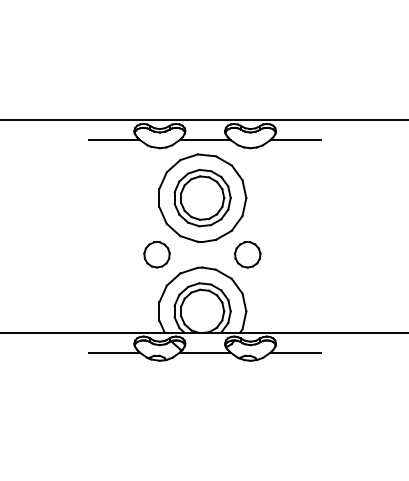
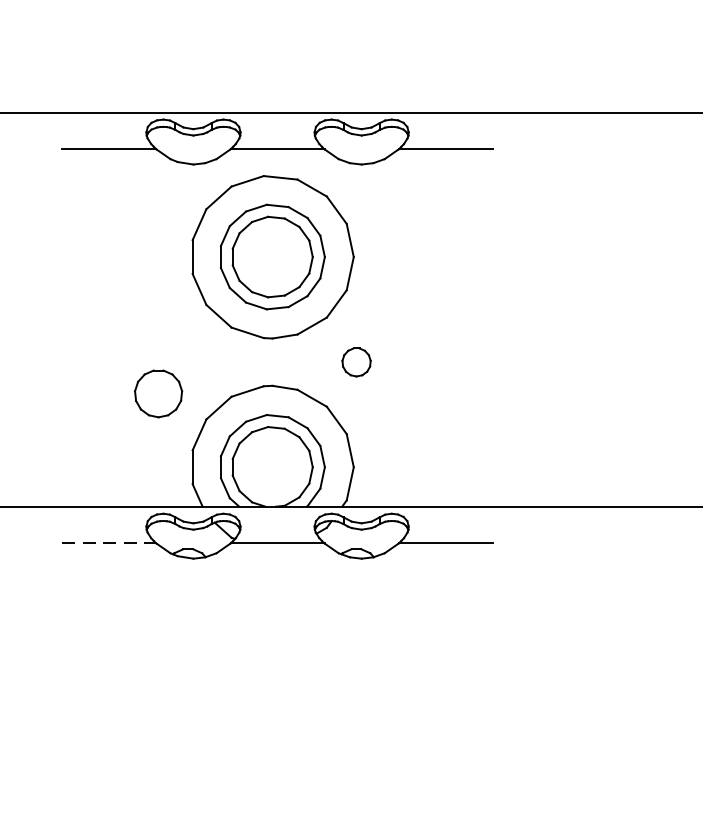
part: (156, 254) -> (157, 393), moved
part: (247, 254) -> (355, 361), size x0.6
line: (115, 352) -> (111, 543), solid -> dashed

